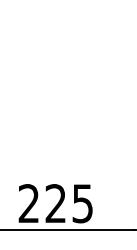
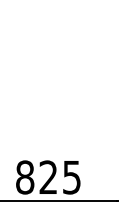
text: (28, 203) -> (24, 177), 225 -> 825

